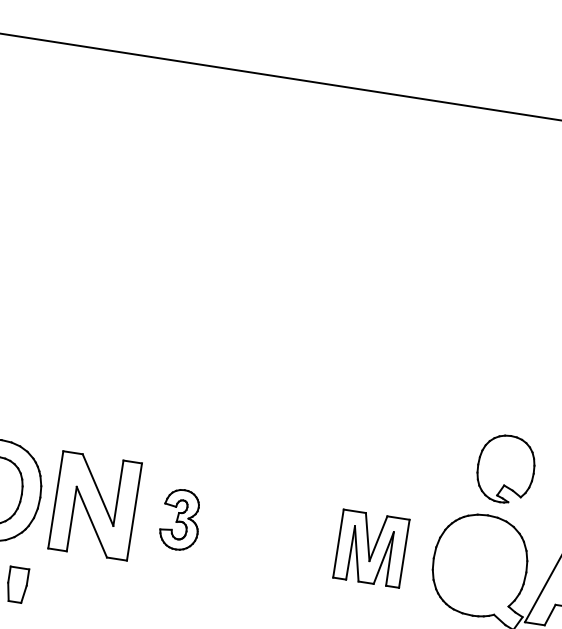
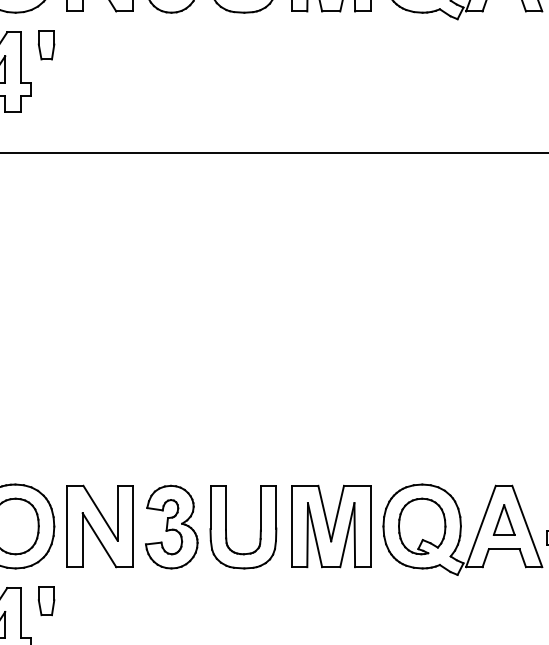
part: (506, 469) -> (422, 526), moved
part: (180, 519) -> (171, 526), size x1.67
part: (284, 541) -> (259, 531), added
part: (371, 548) -> (331, 526), size x1.43

